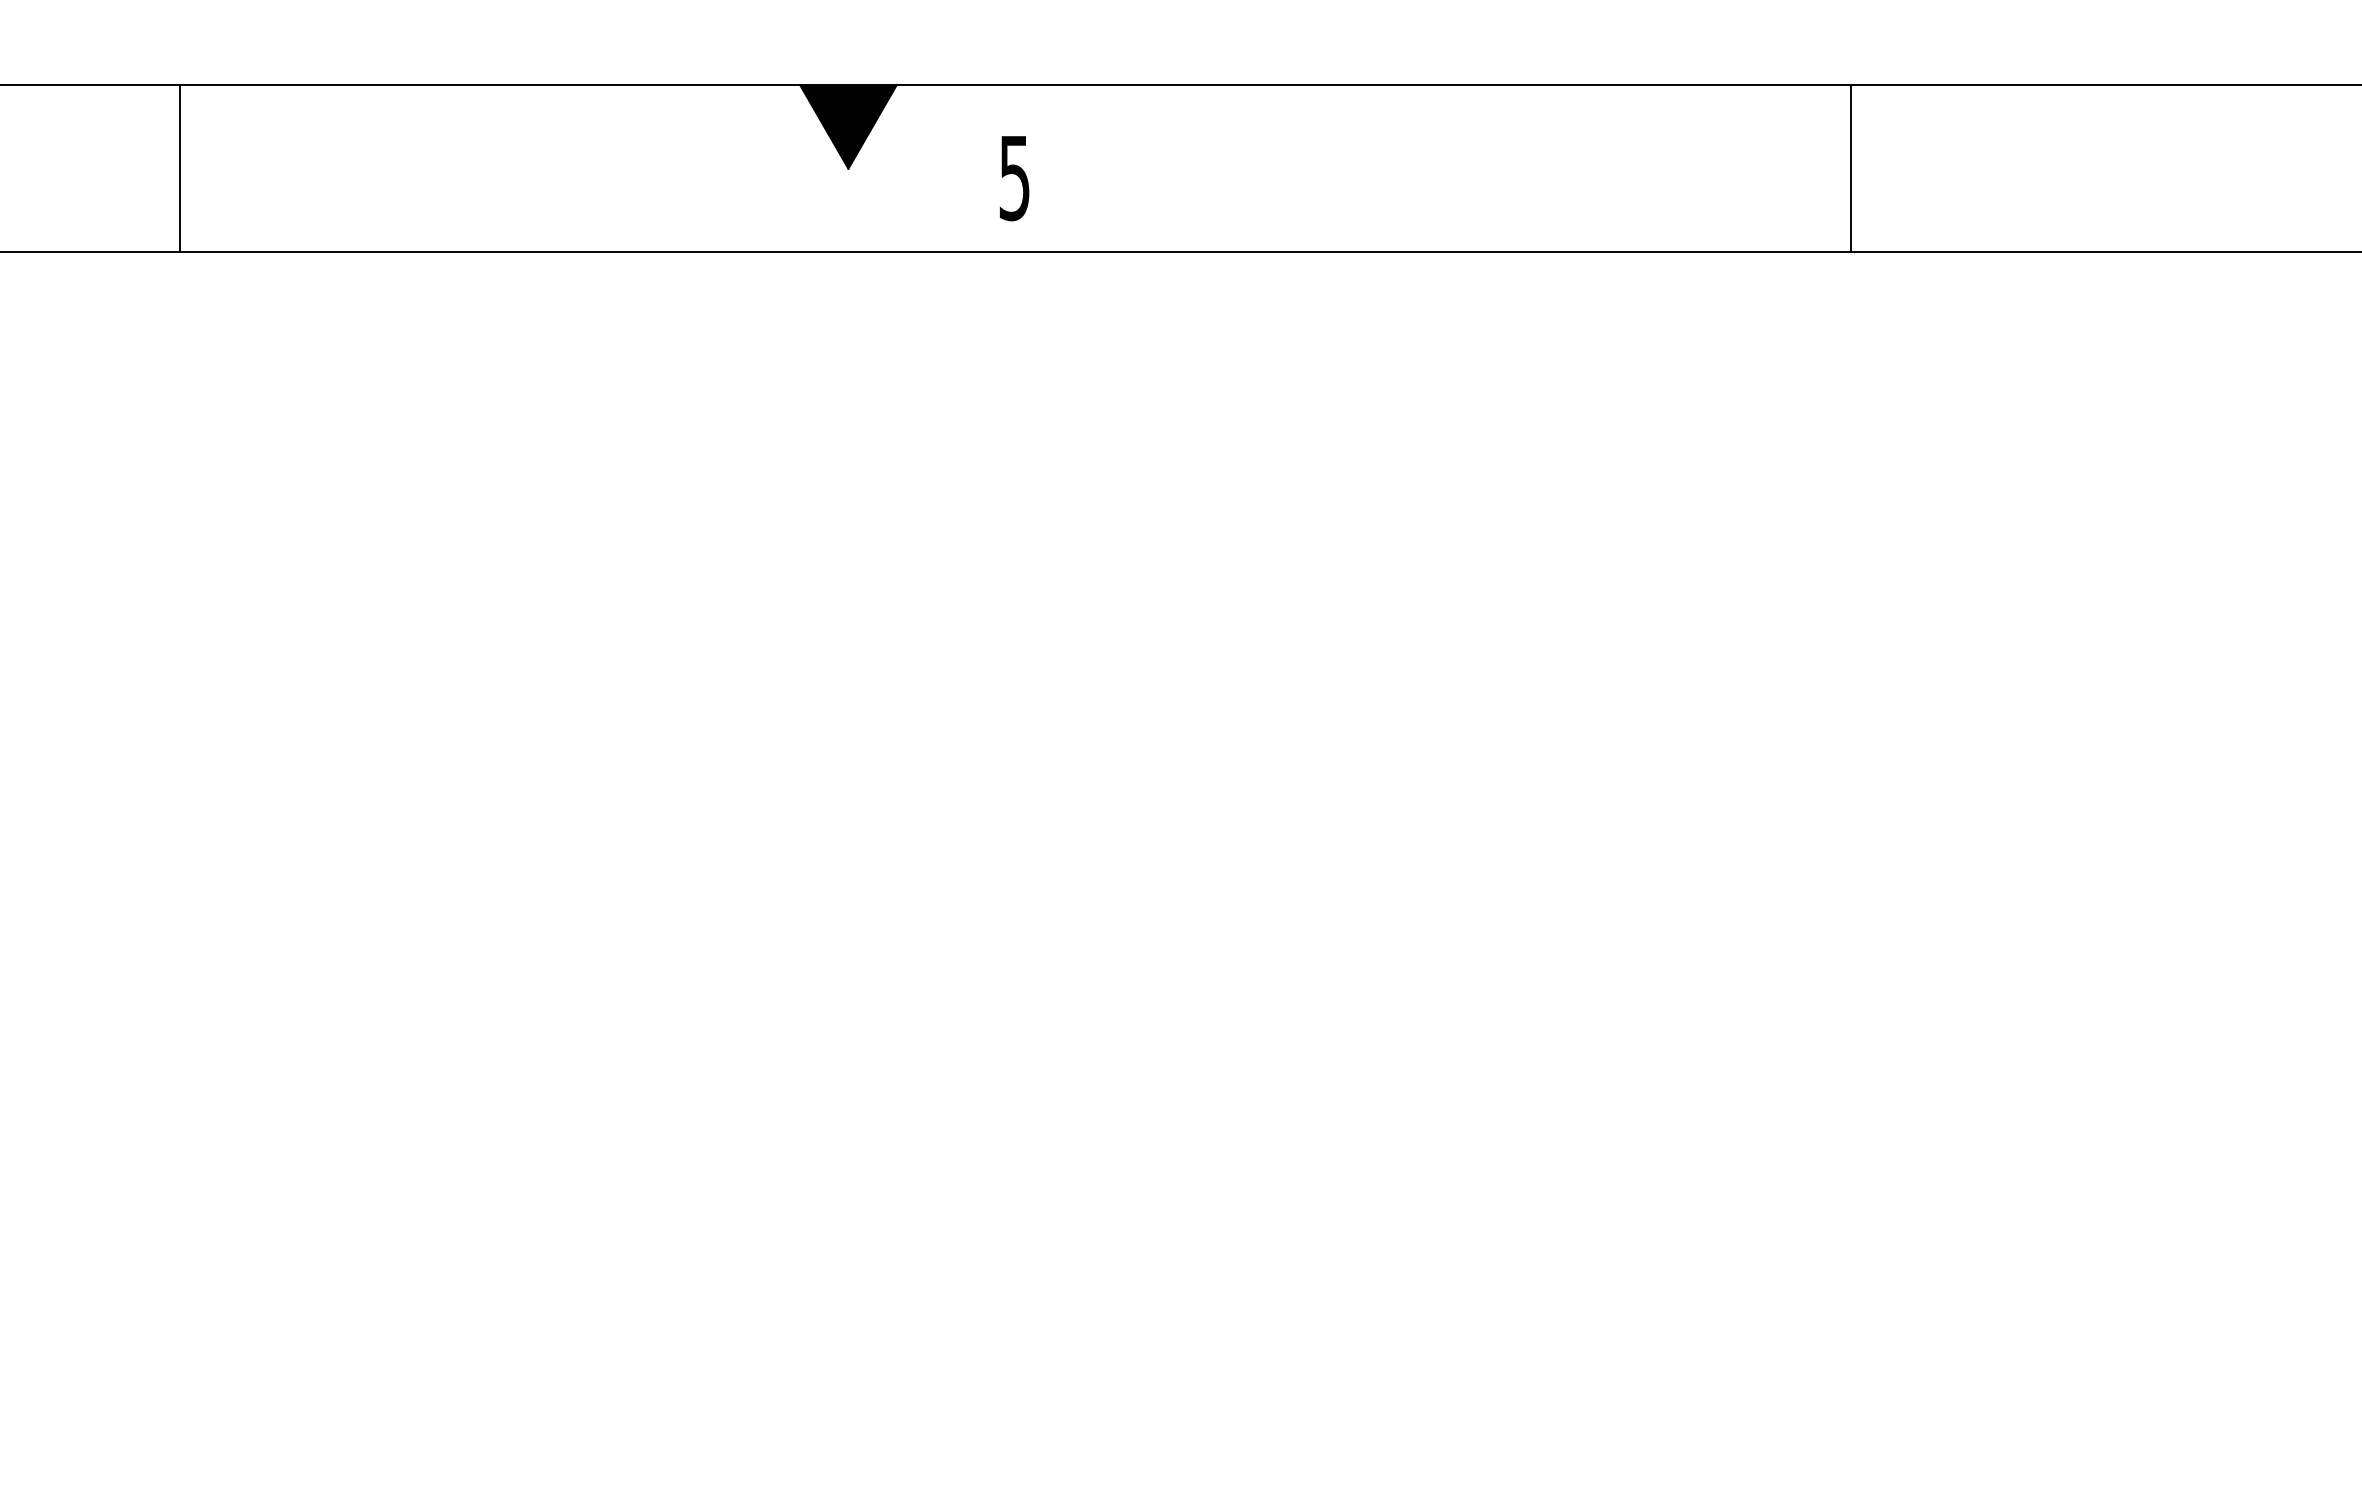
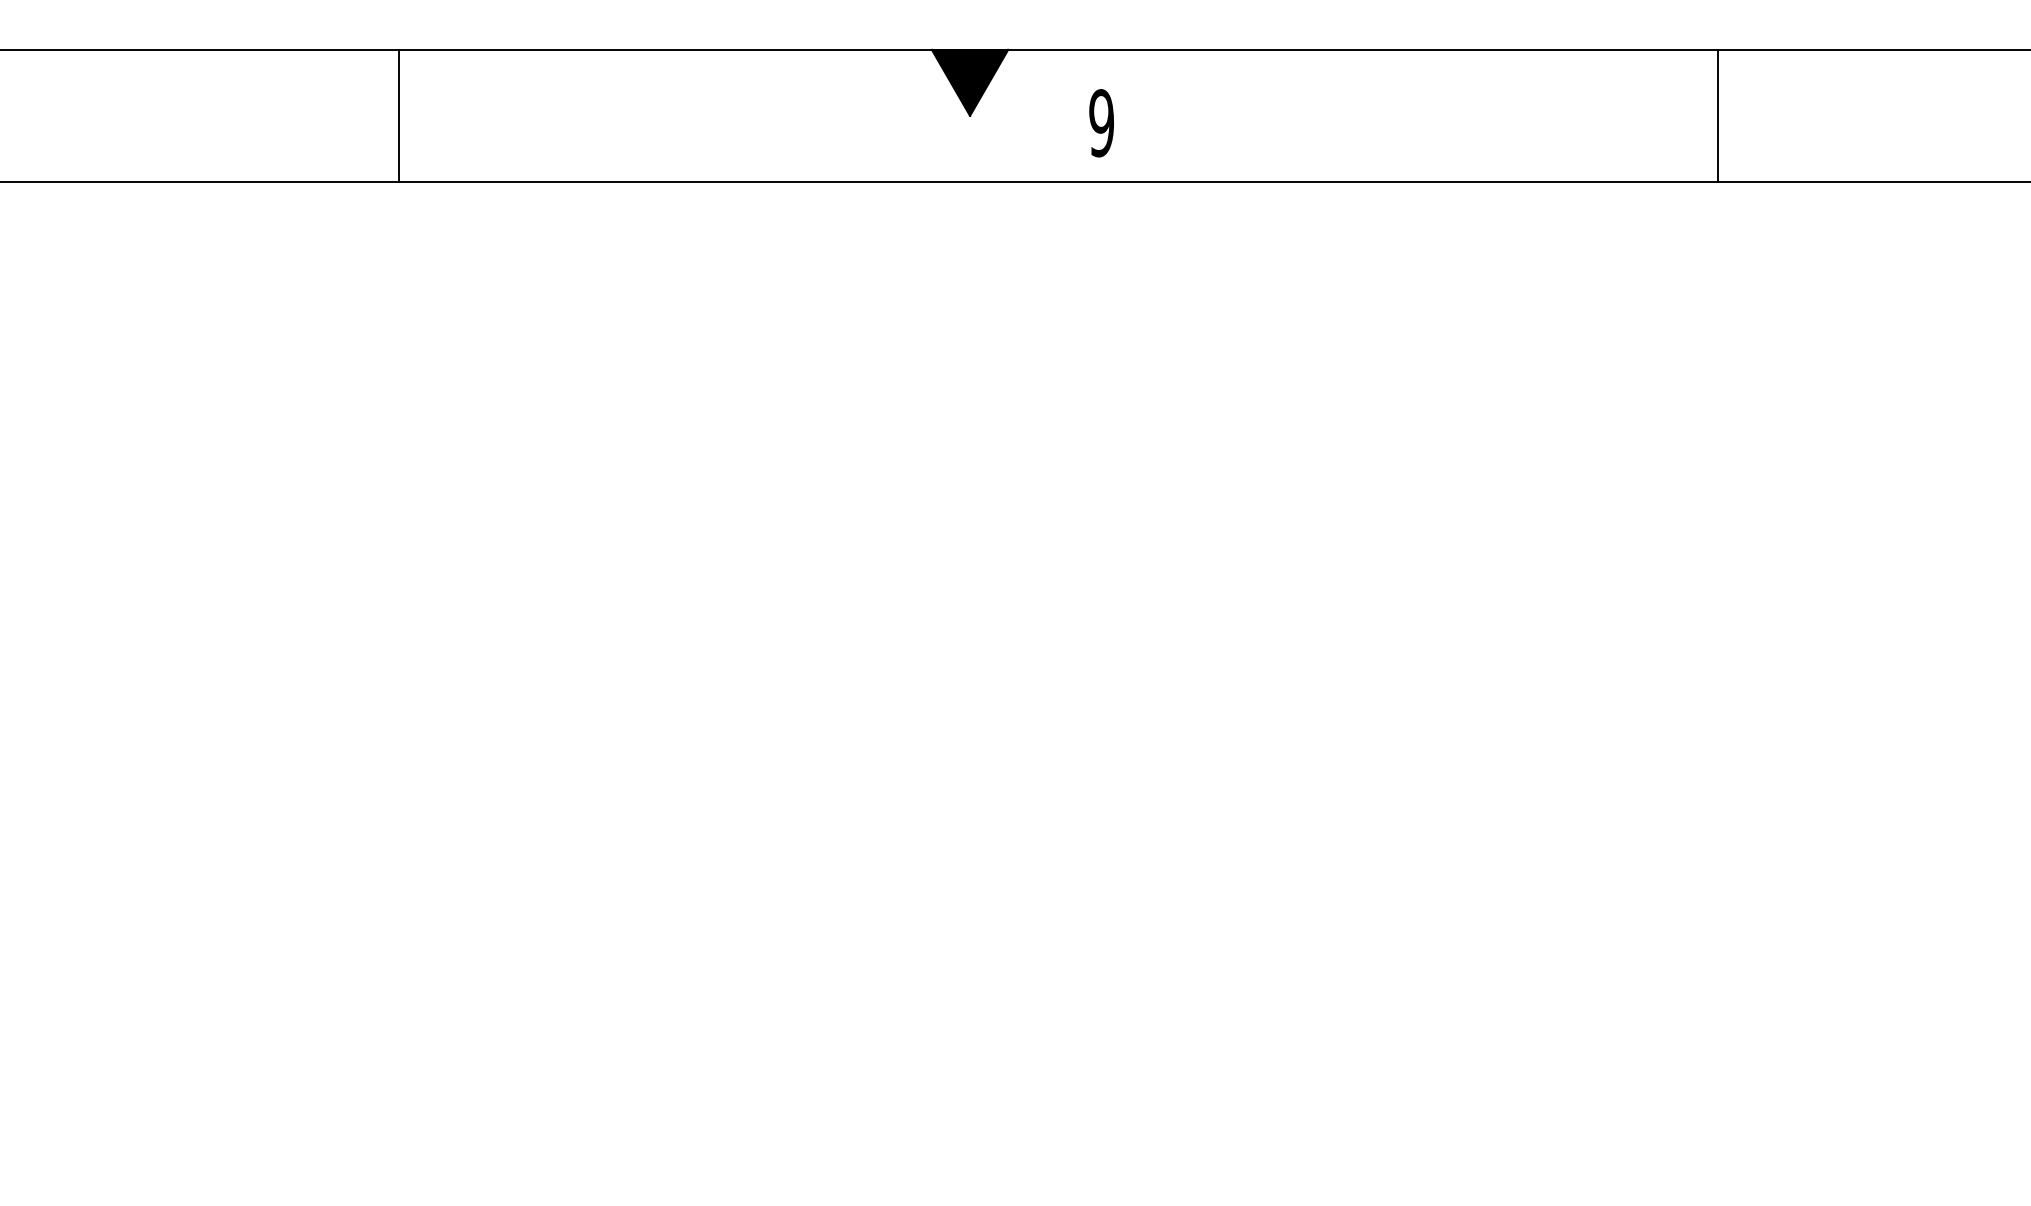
line: (180, 168) -> (399, 115), moved
line: (1850, 168) -> (1718, 115), moved
text: (1014, 178) -> (1101, 123), 5 -> 9

